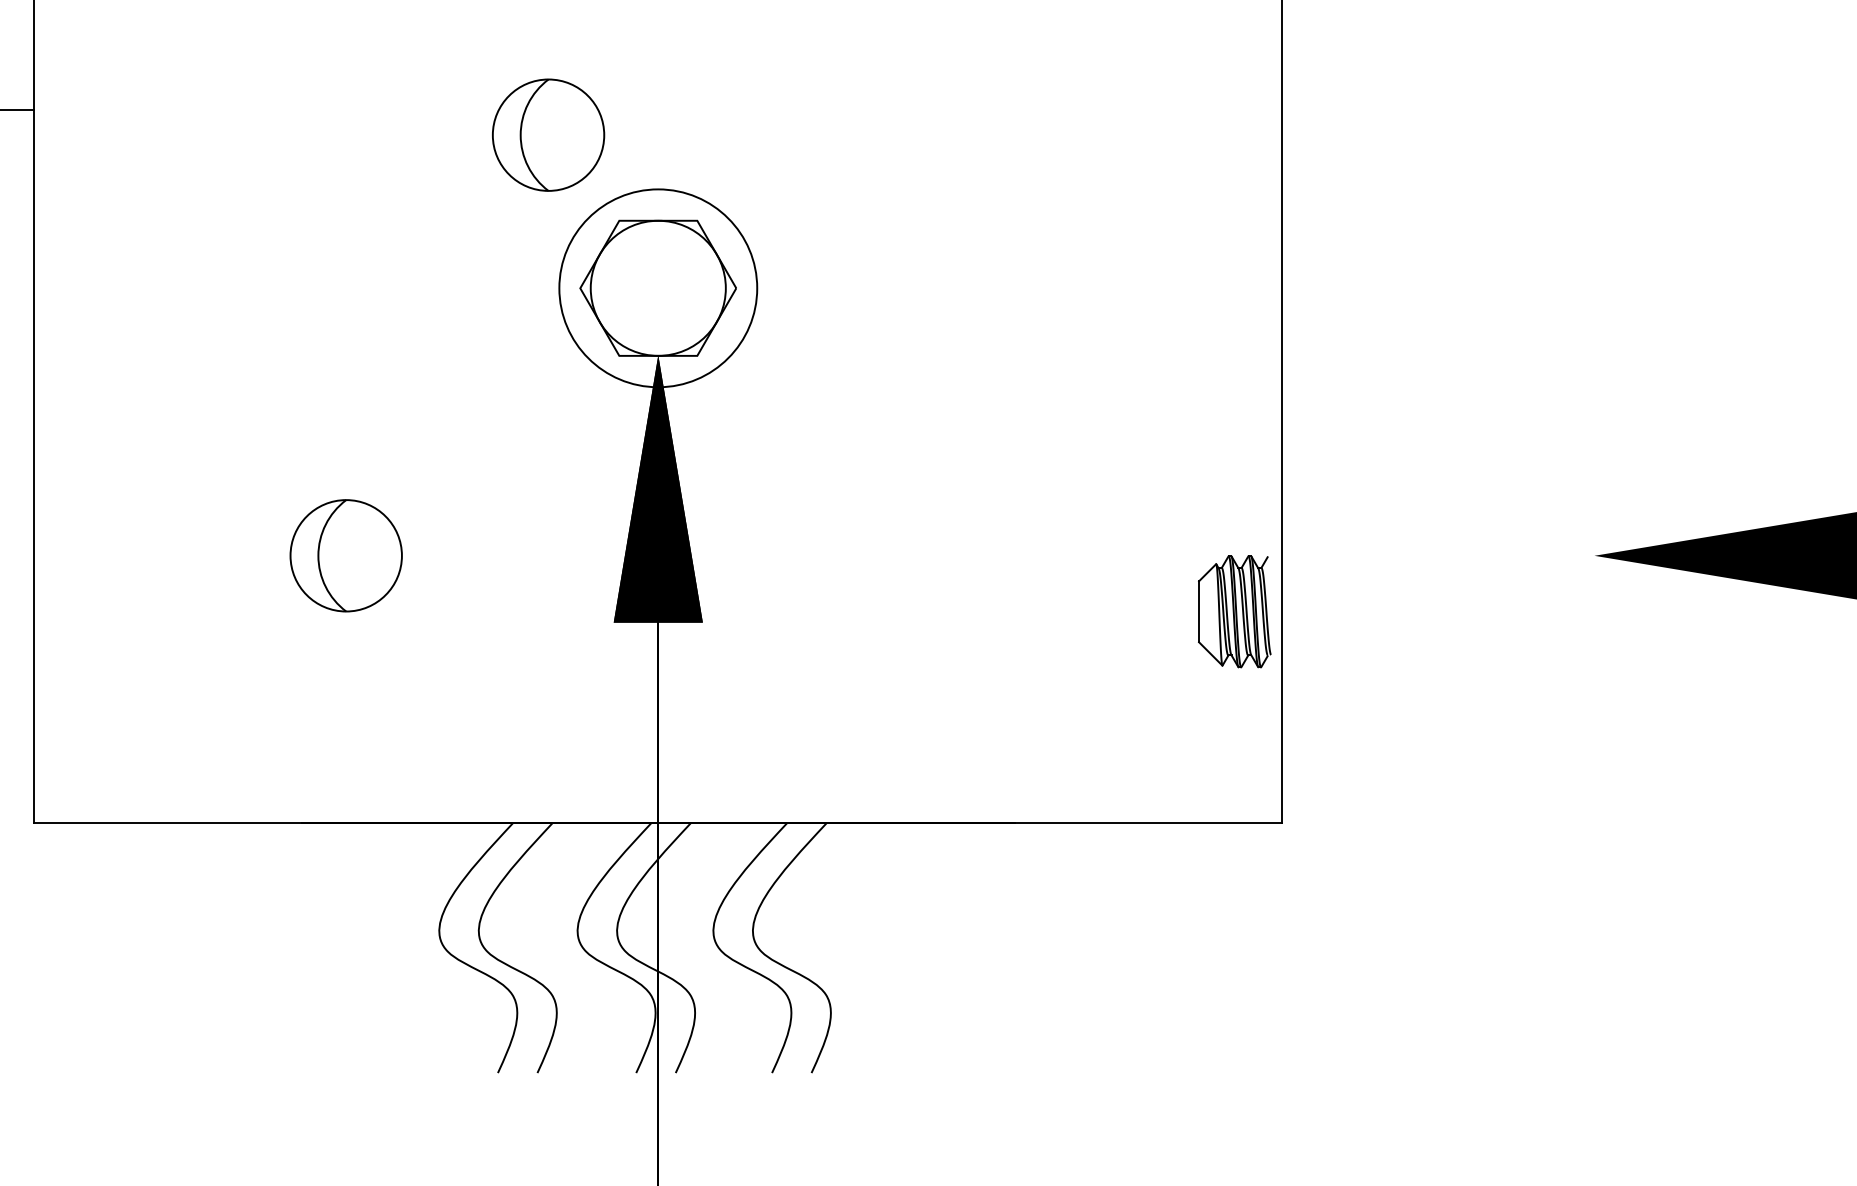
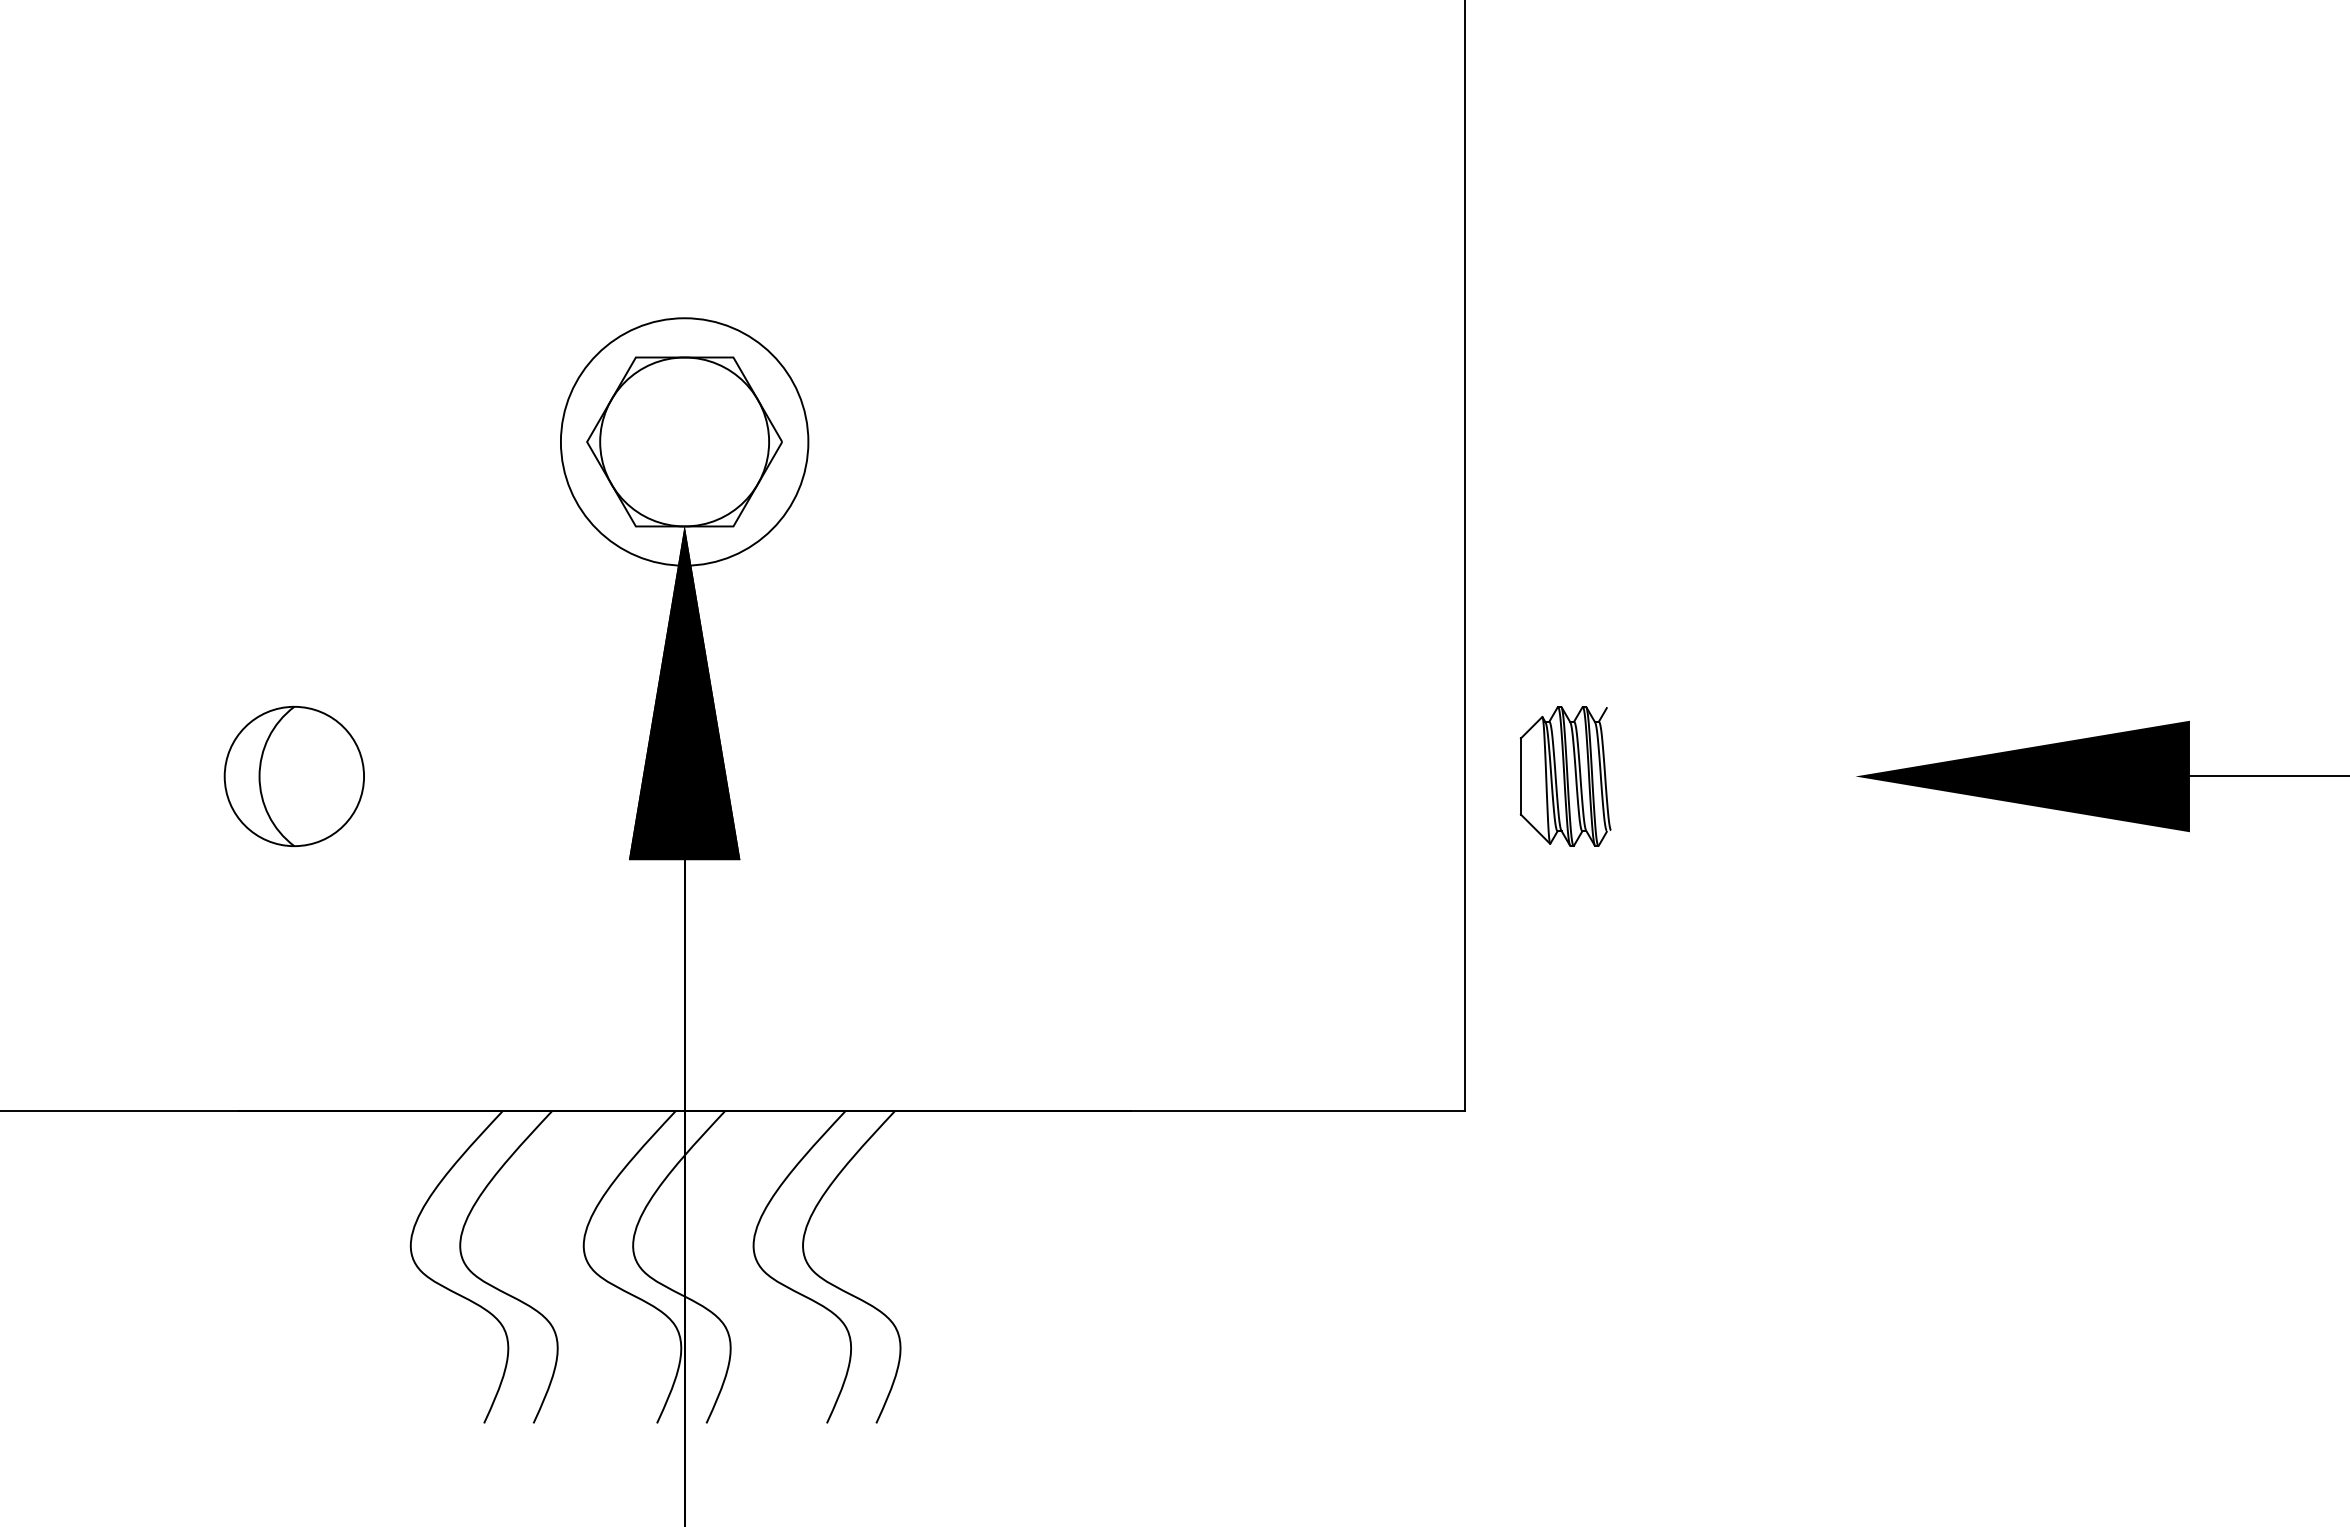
part: (547, 135) -> (546, 250), removed
part: (1234, 611) -> (1565, 776), moved

